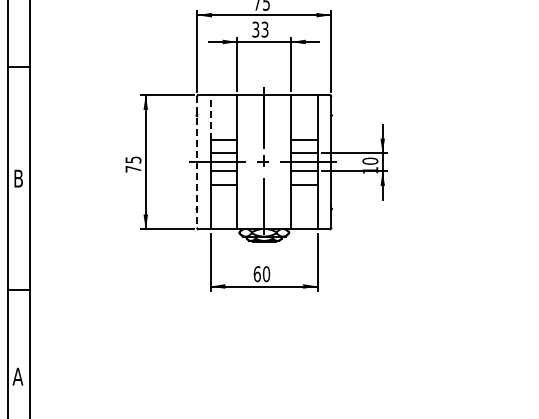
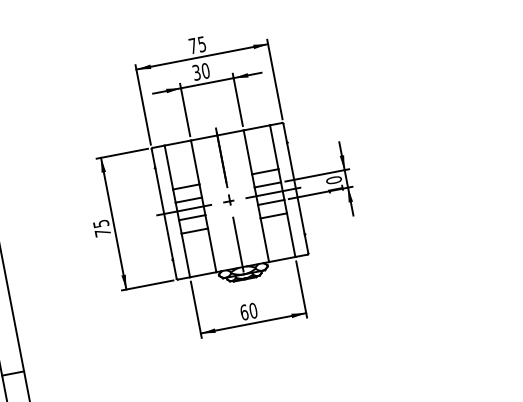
text: (264, 29) -> (205, 70), 33 -> 30
line: (210, 117) -> (168, 167), dashed -> solid
line: (197, 162) -> (164, 214), dashed -> solid

